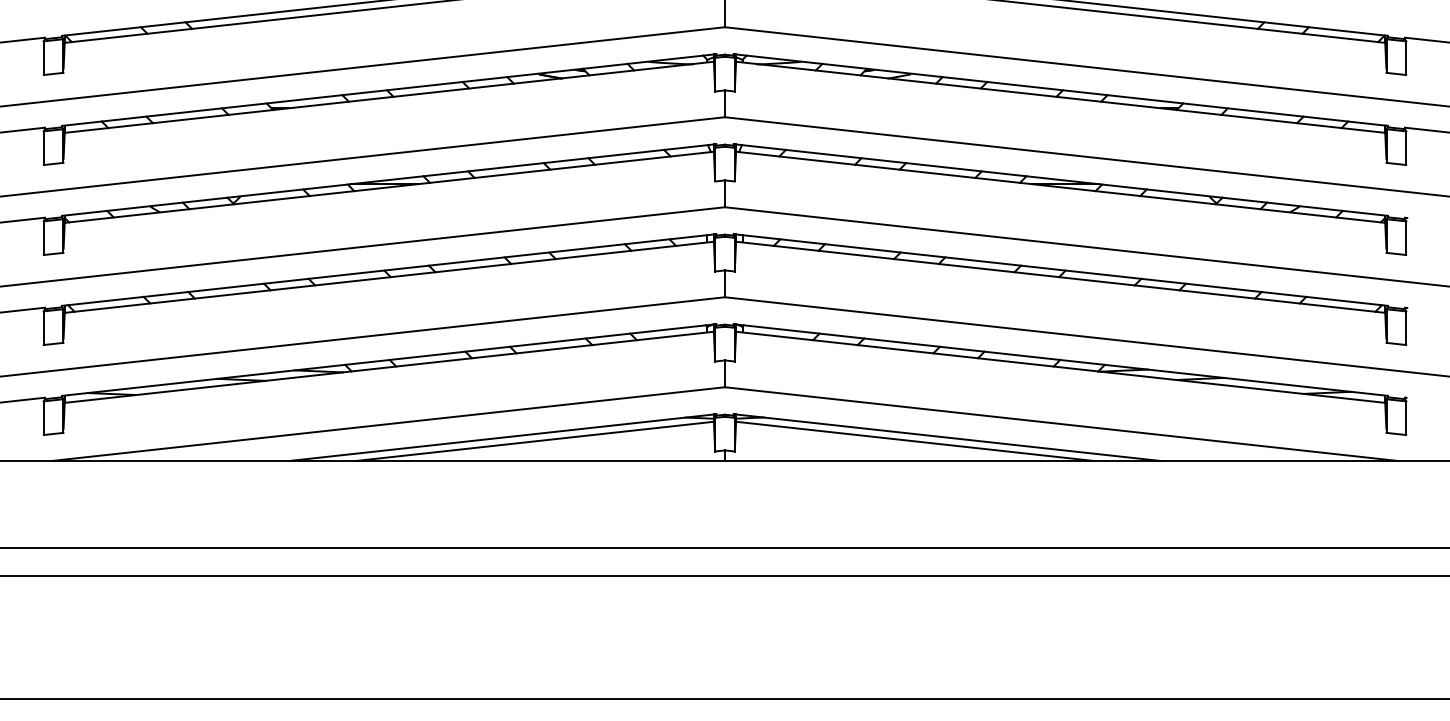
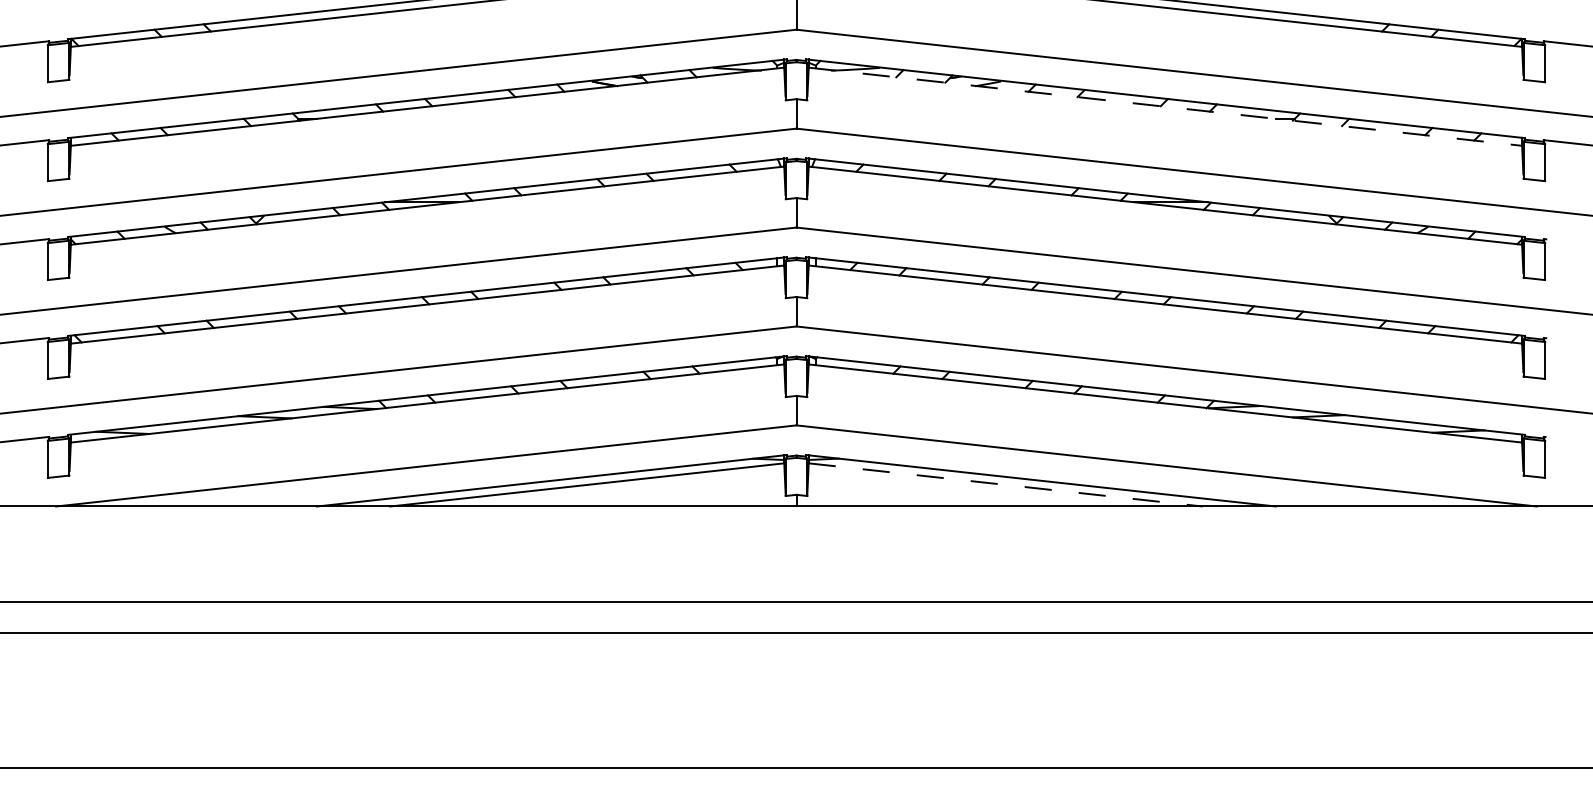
line: (1060, 97) -> (1165, 106), solid -> dashed
line: (916, 441) -> (1006, 484), solid -> dashed

